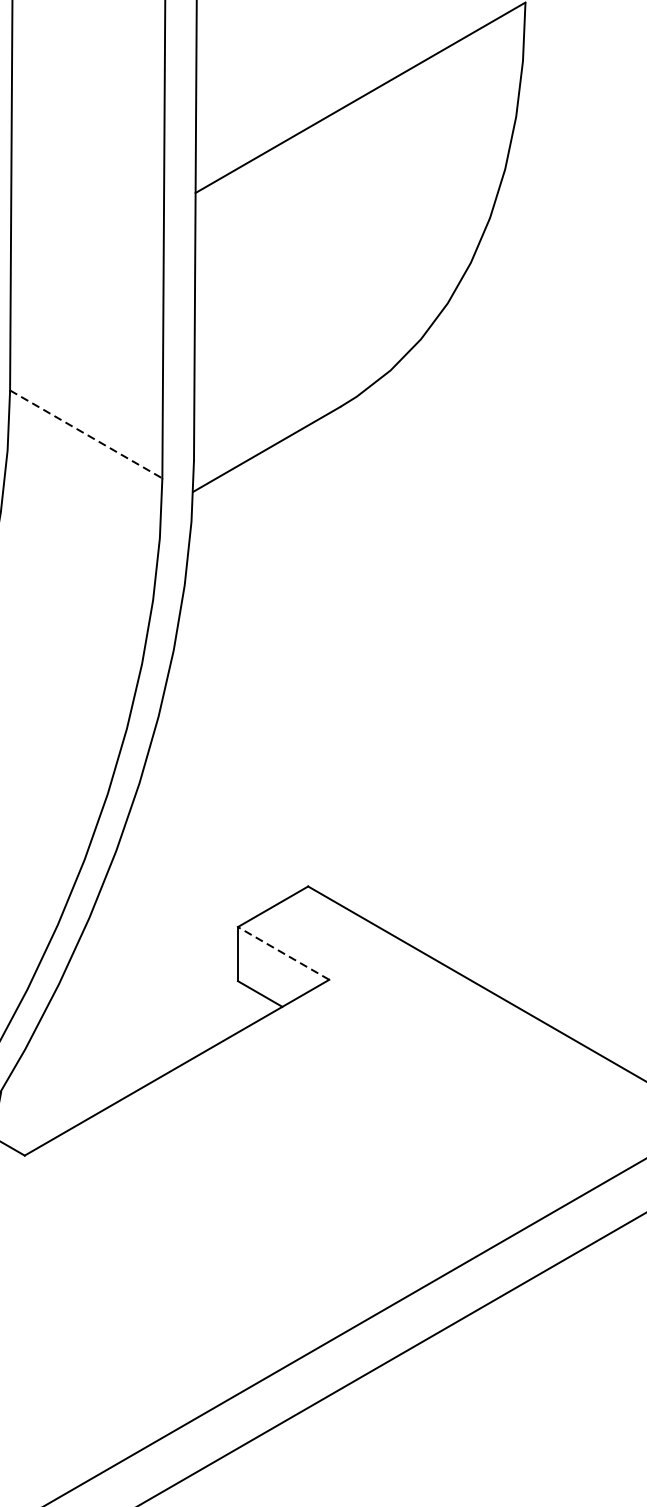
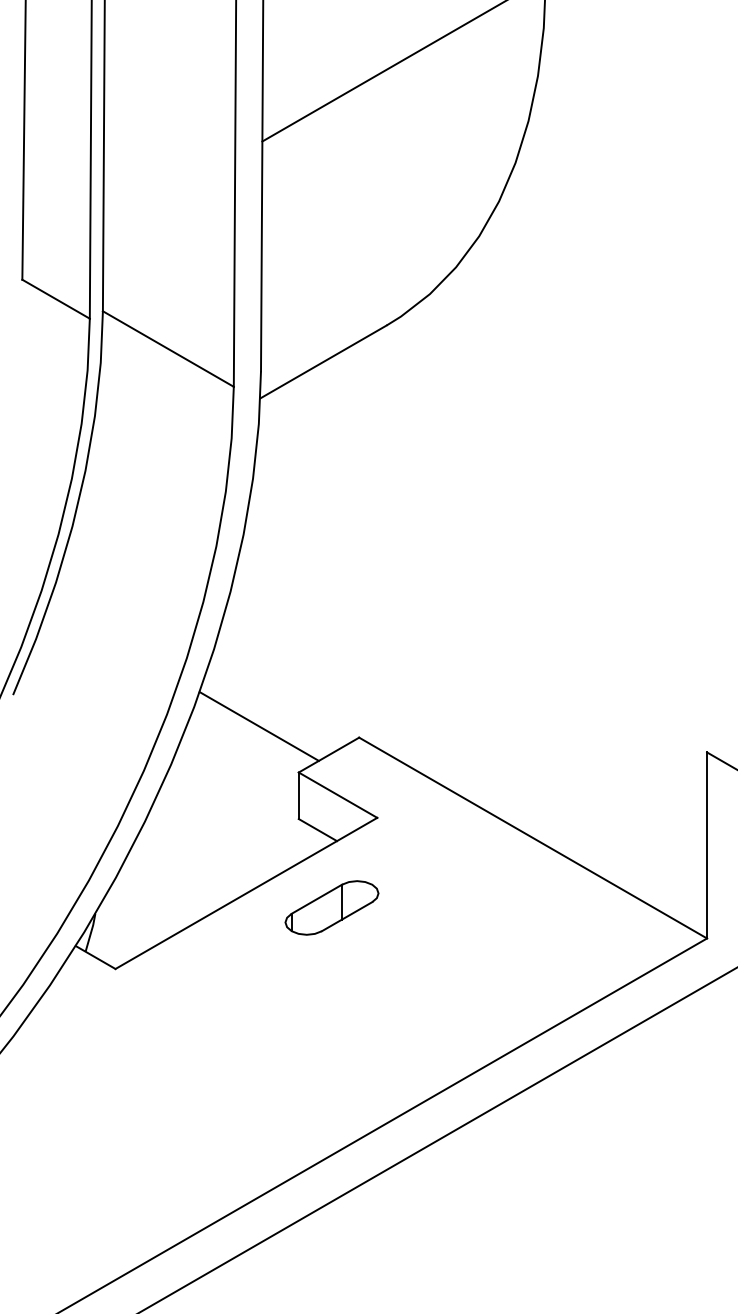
line: (86, 434) -> (168, 349), dashed -> solid
line: (191, 873) -> (258, 726), added
line: (282, 952) -> (337, 794), dashed -> solid
part: (276, 1084) -> (331, 907), added

